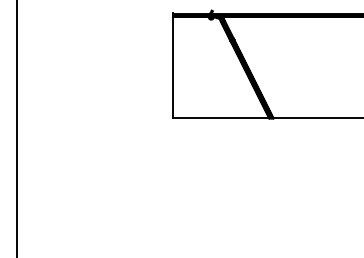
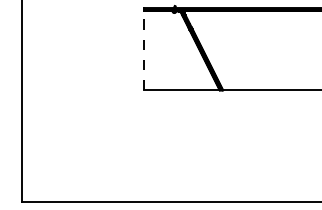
line: (173, 67) -> (144, 50), solid -> dashed

